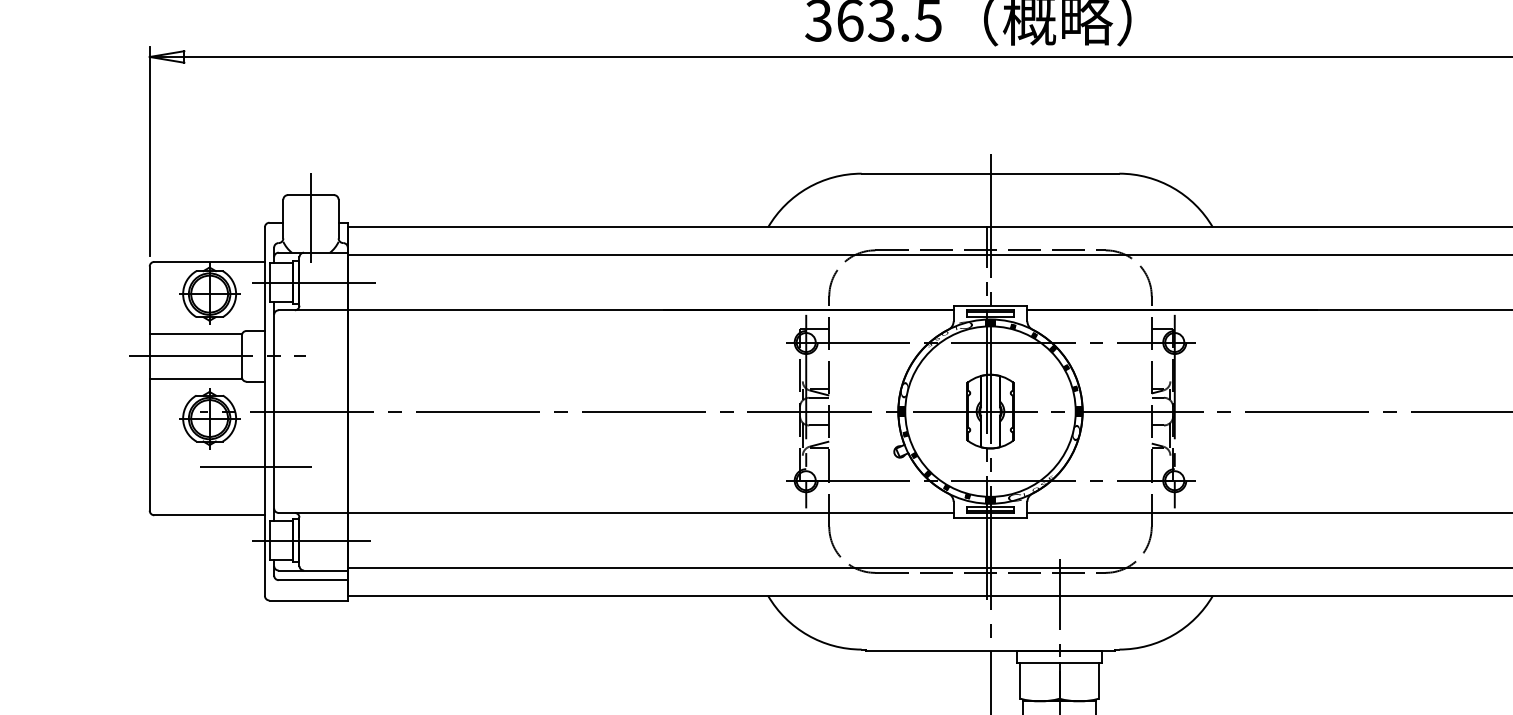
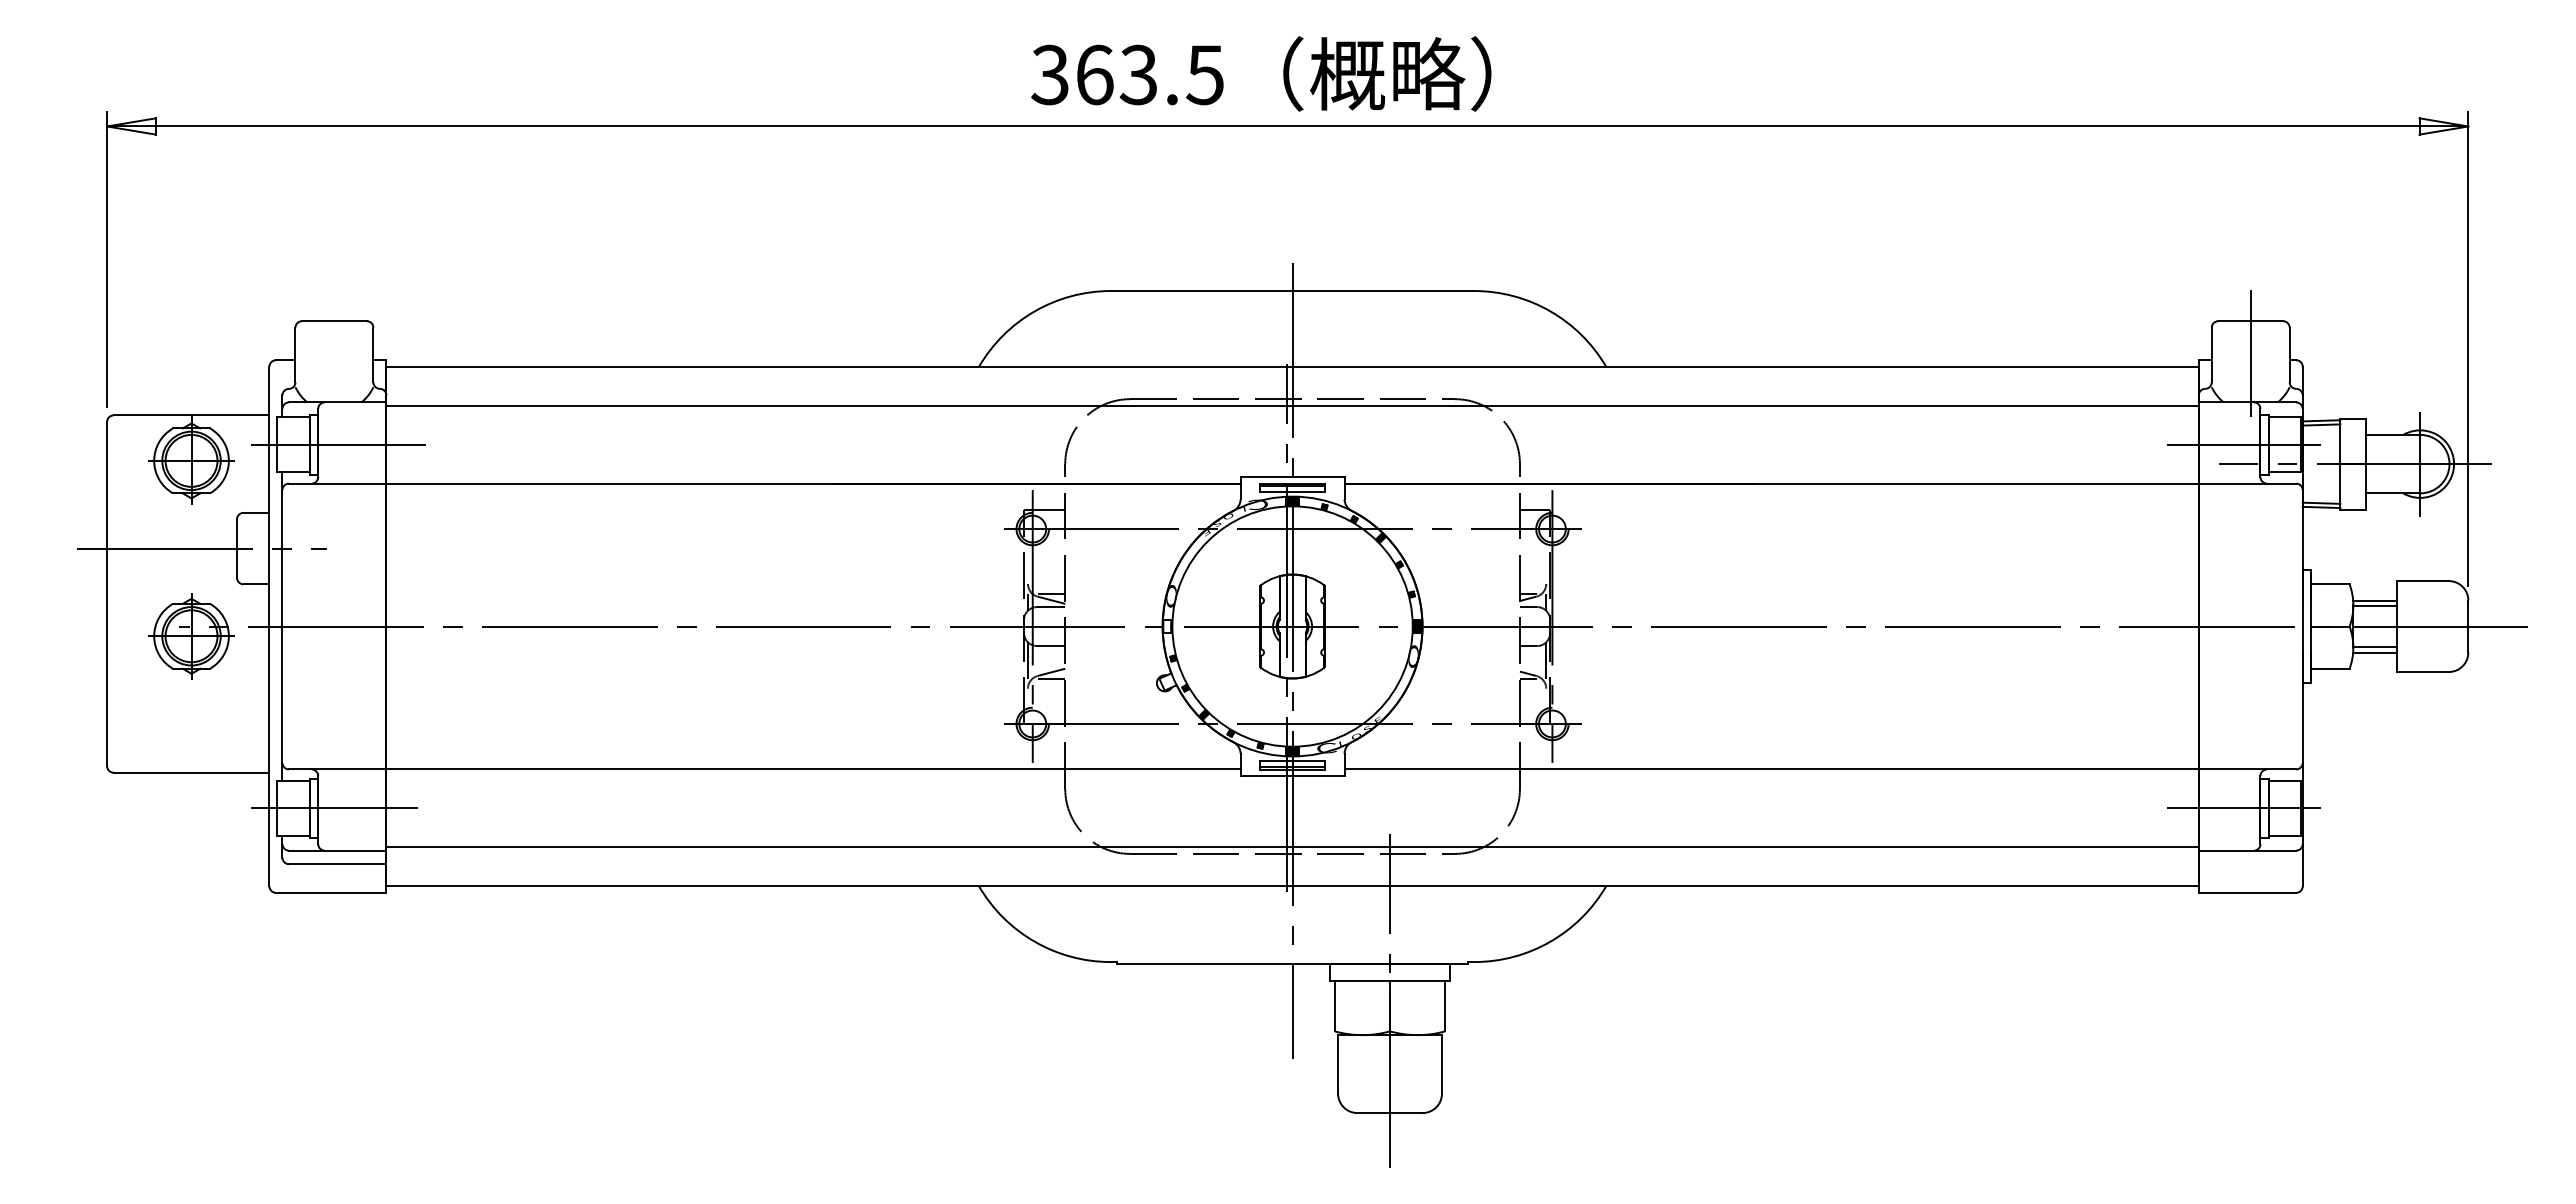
line: (311, 217) -> (334, 353), removed
line: (196, 333) -> (172, 516), removed
line: (196, 378) -> (172, 580), removed
hatch: (901, 411) -> (1167, 626), removed
line: (256, 466) -> (257, 704), removed

